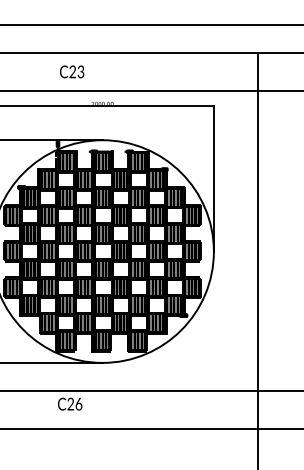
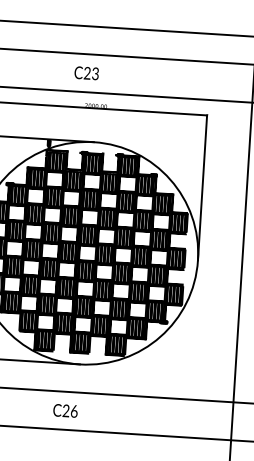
text: (72, 71) -> (87, 72), moved
text: (70, 403) -> (65, 410), moved

